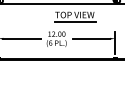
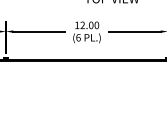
line: (74, 21) -> (111, 7), removed

